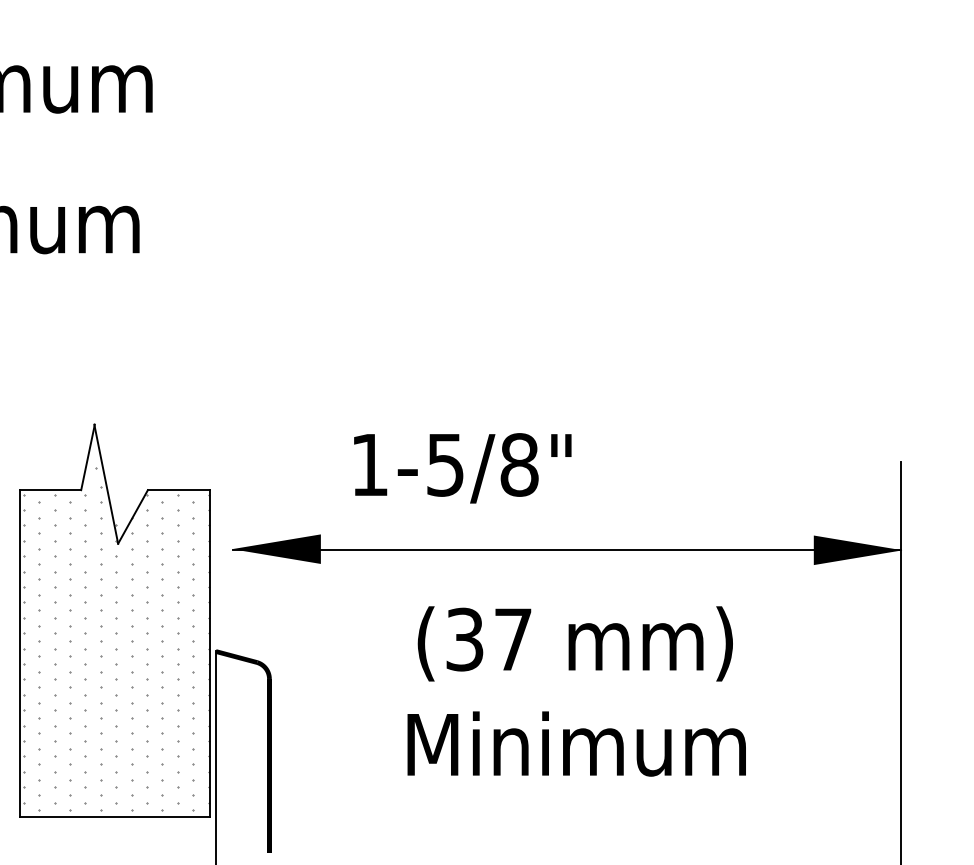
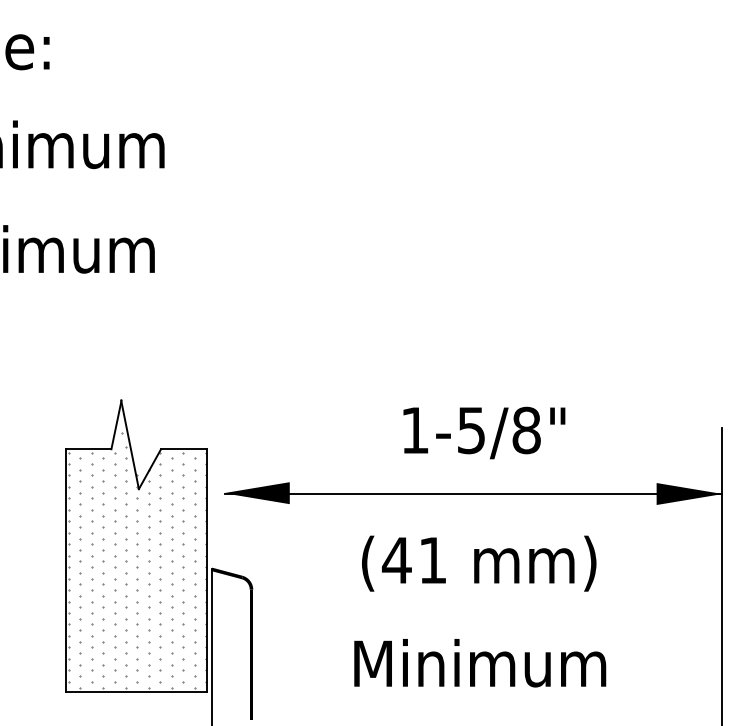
text: (462, 467) -> (484, 432), moved
text: (487, 639) -> (413, 560), (37 -> (41
text: (577, 744) -> (480, 663), moved

